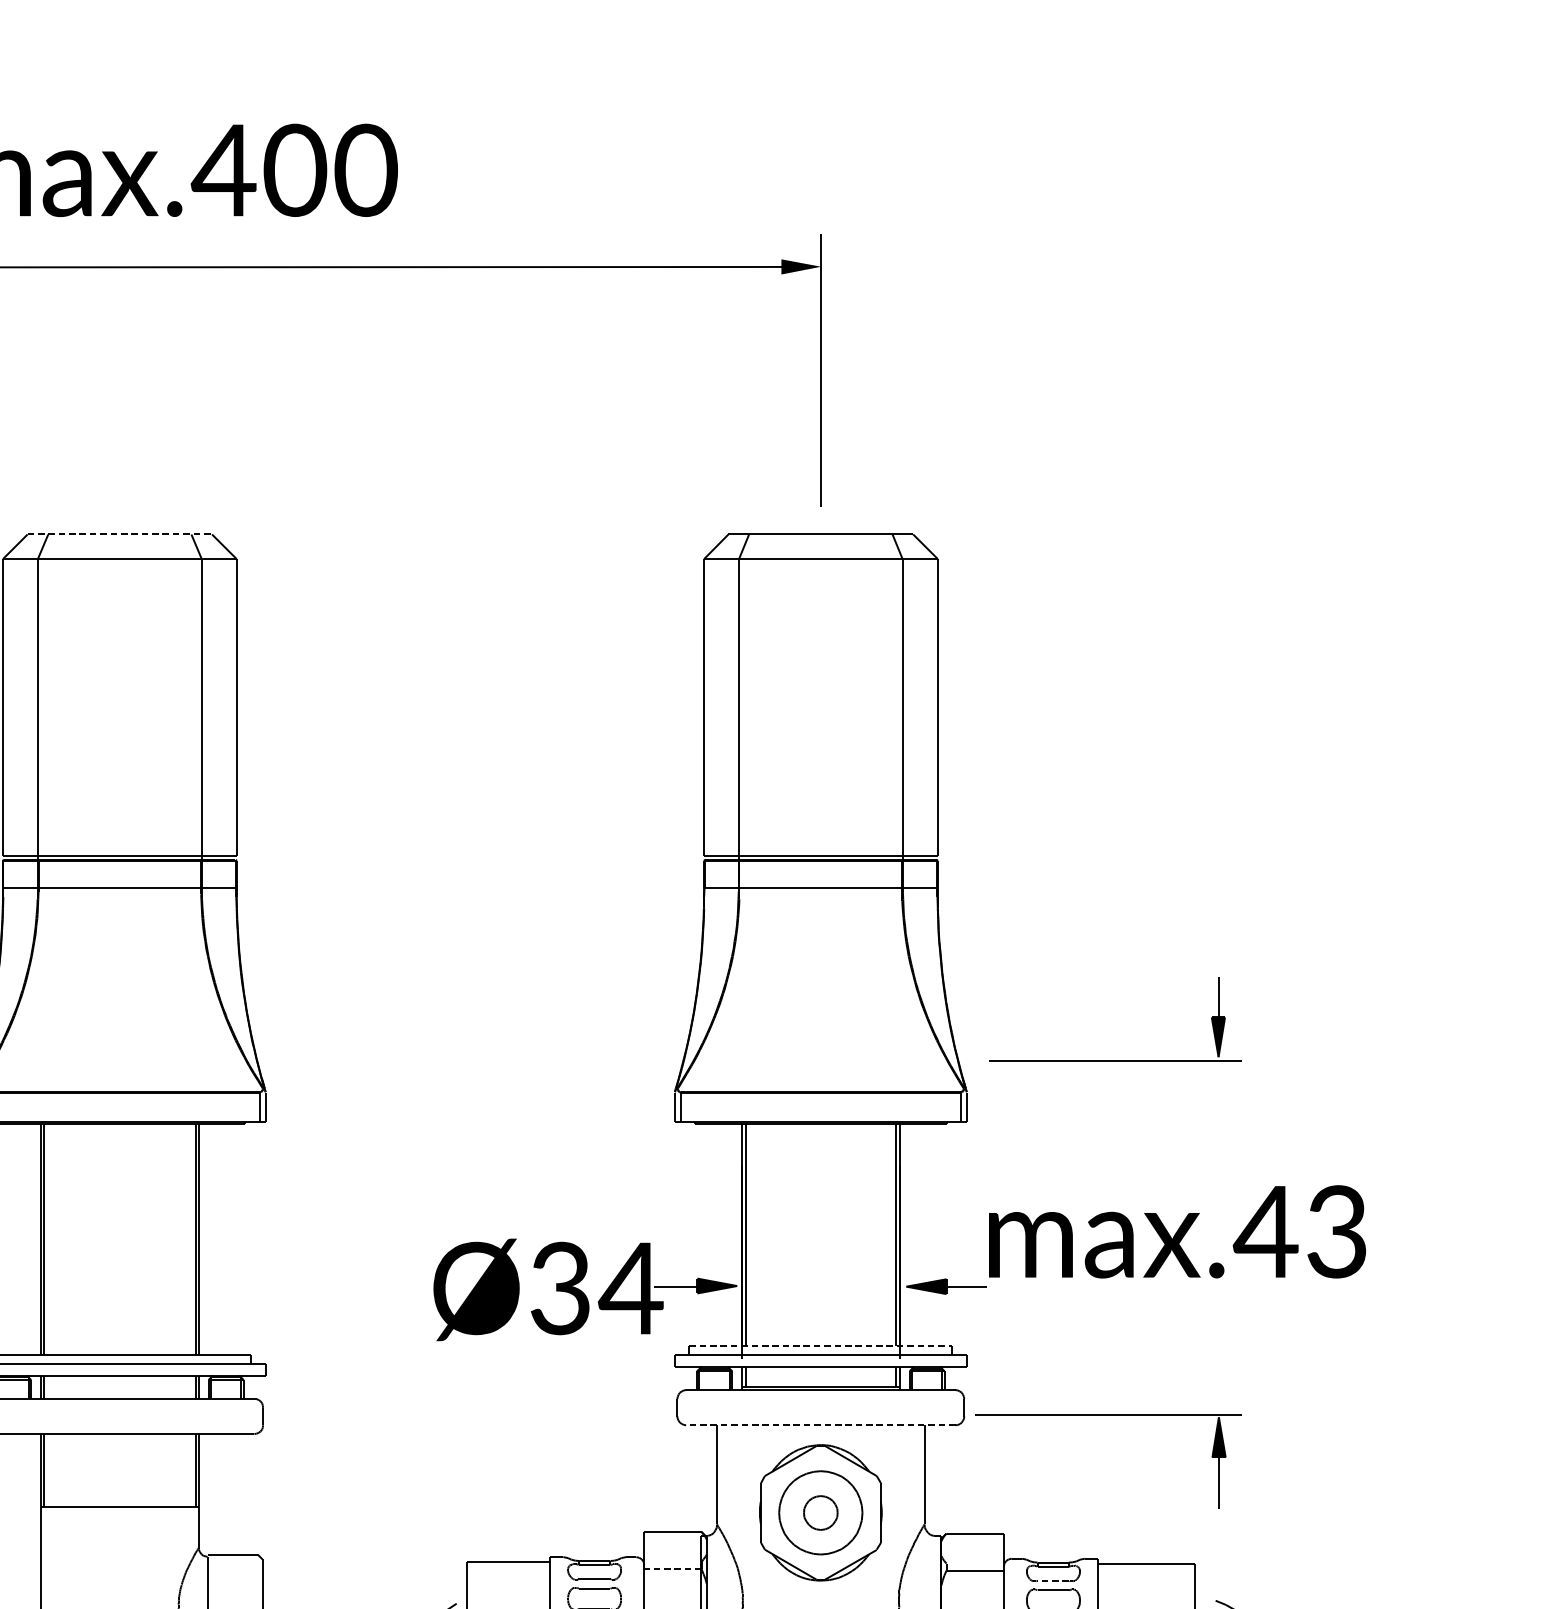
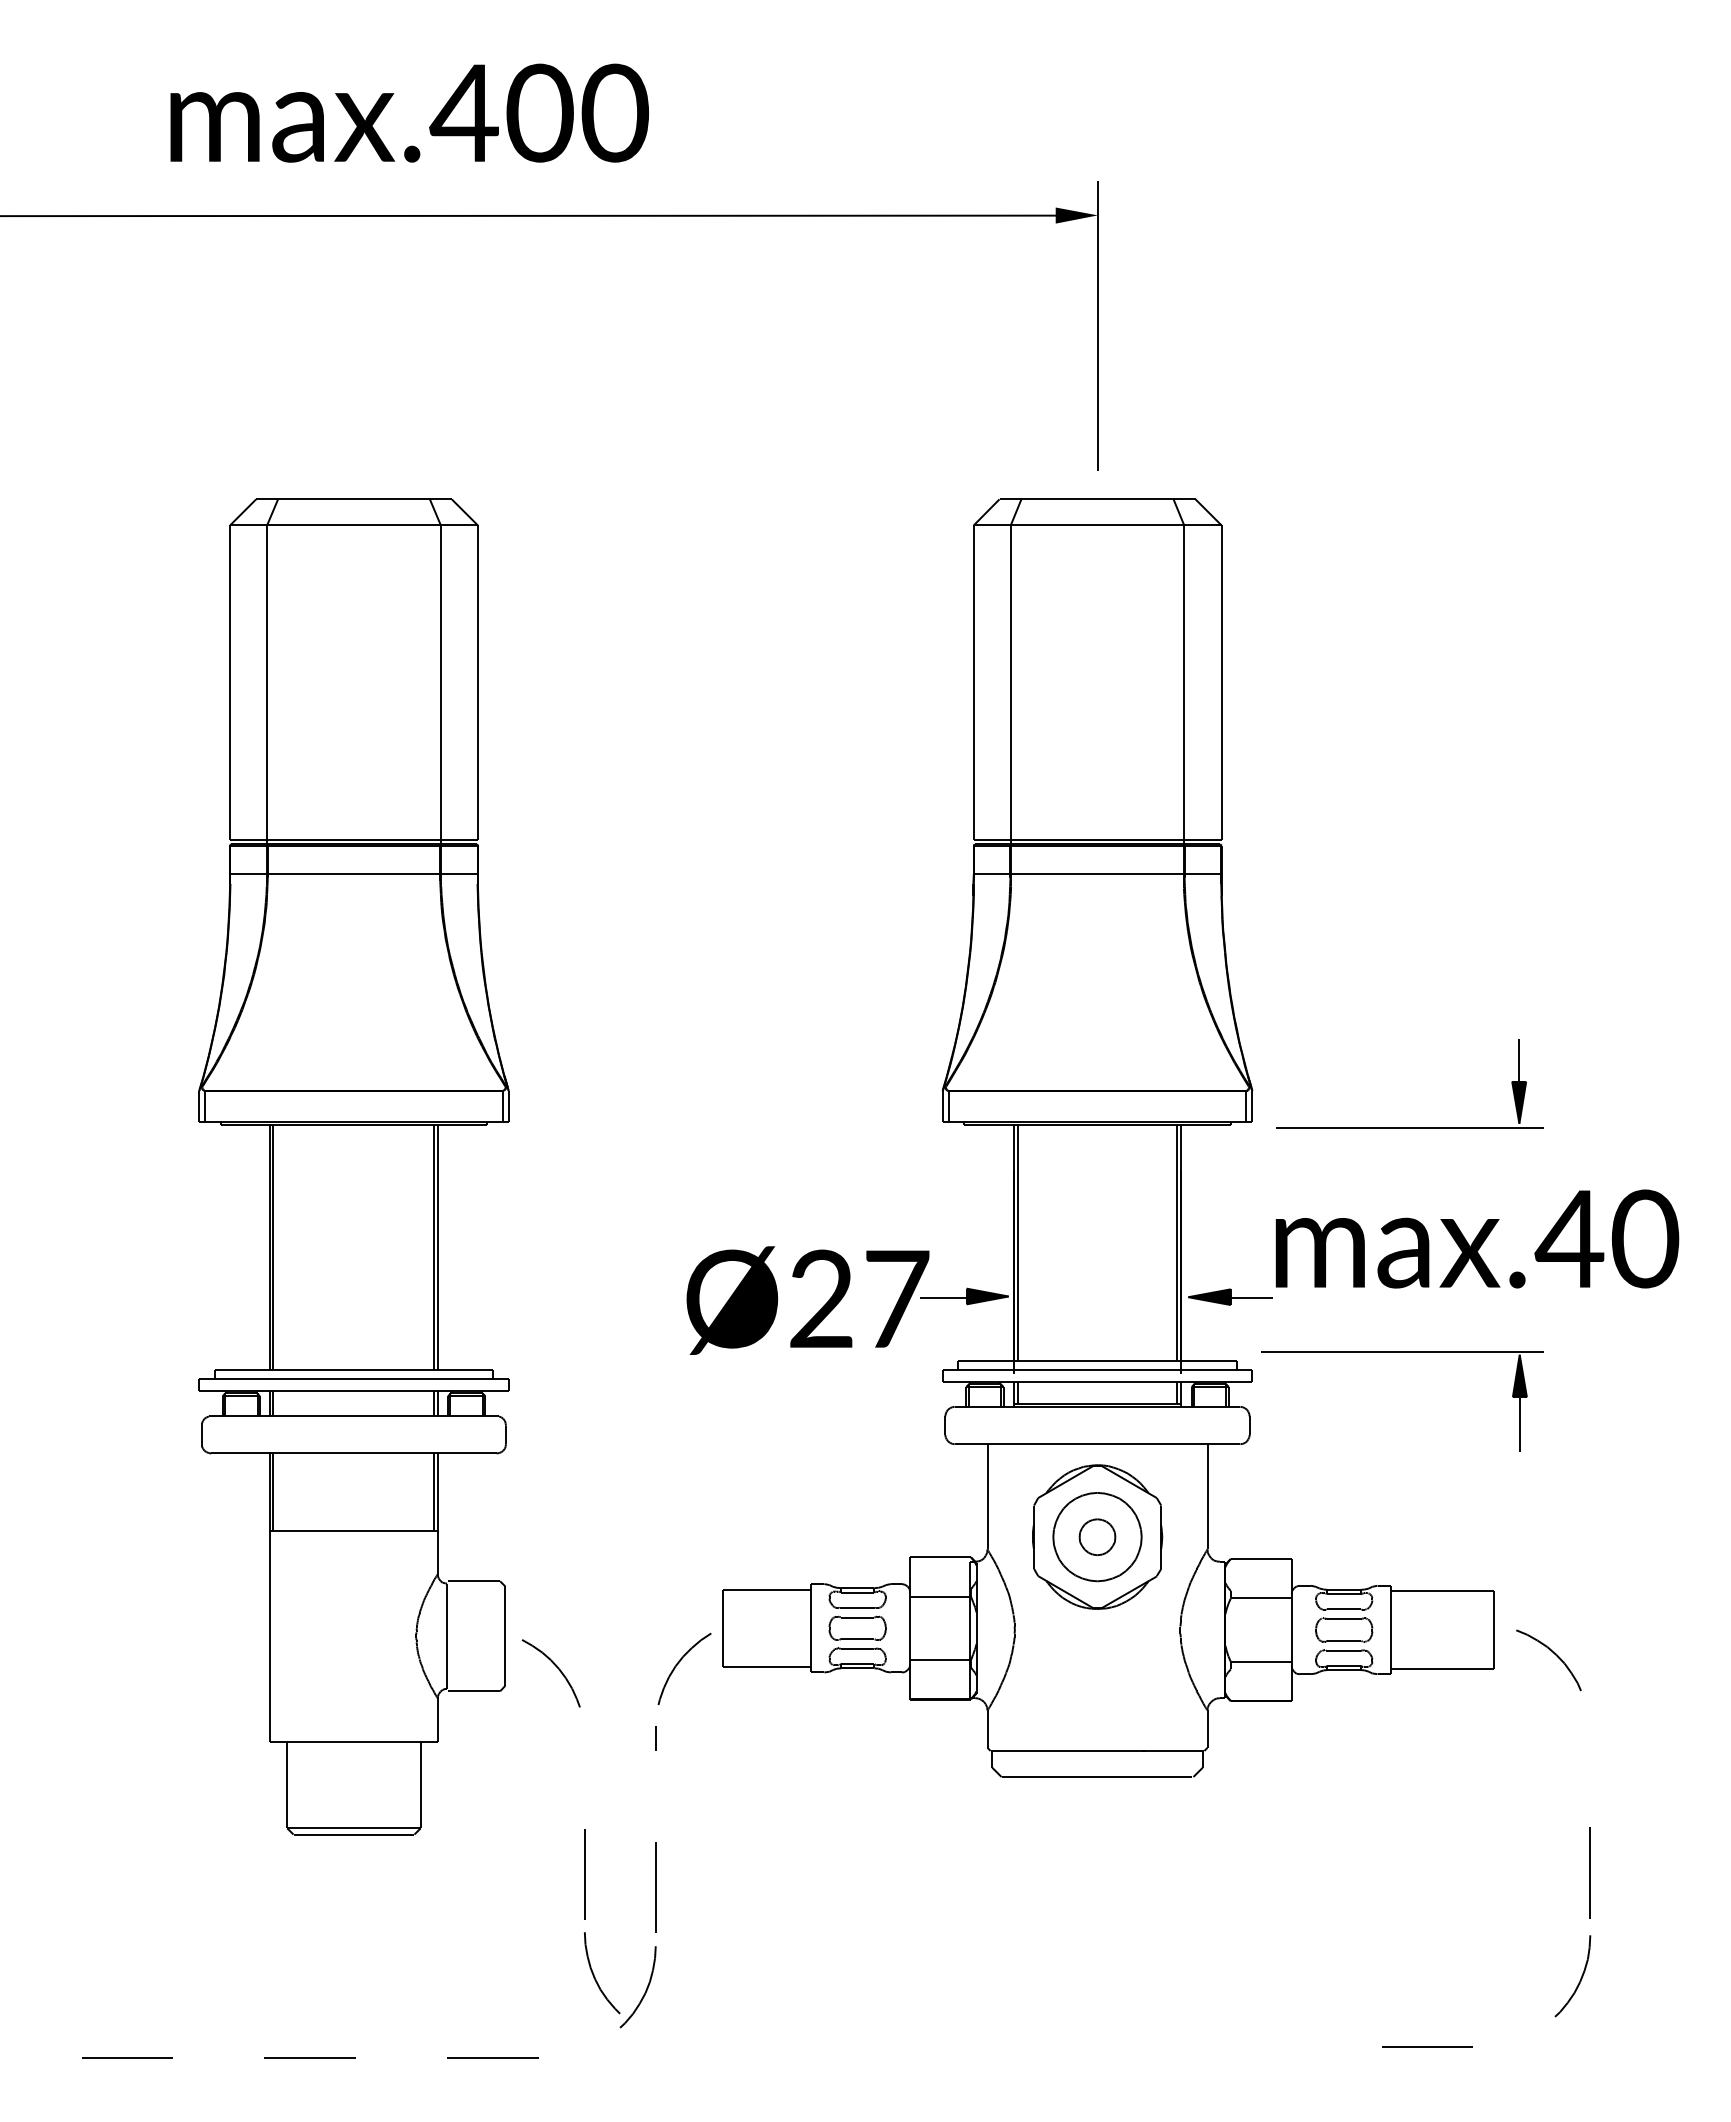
line: (120, 534) -> (354, 499), dashed -> solid
part: (1114, 1060) -> (1409, 1127), moved
text: (1337, 1231) -> (1645, 1238), max.43 -> max.40
text: (597, 1288) -> (860, 1299), Ø34 -> Ø27
line: (821, 1346) -> (1098, 1360), dashed -> solid
part: (1108, 1415) -> (1402, 1352), moved
line: (820, 1425) -> (1097, 1444), dashed -> solid
line: (672, 1568) -> (940, 1596), dashed -> solid
line: (1053, 1581) -> (1344, 1609), dashed -> solid

